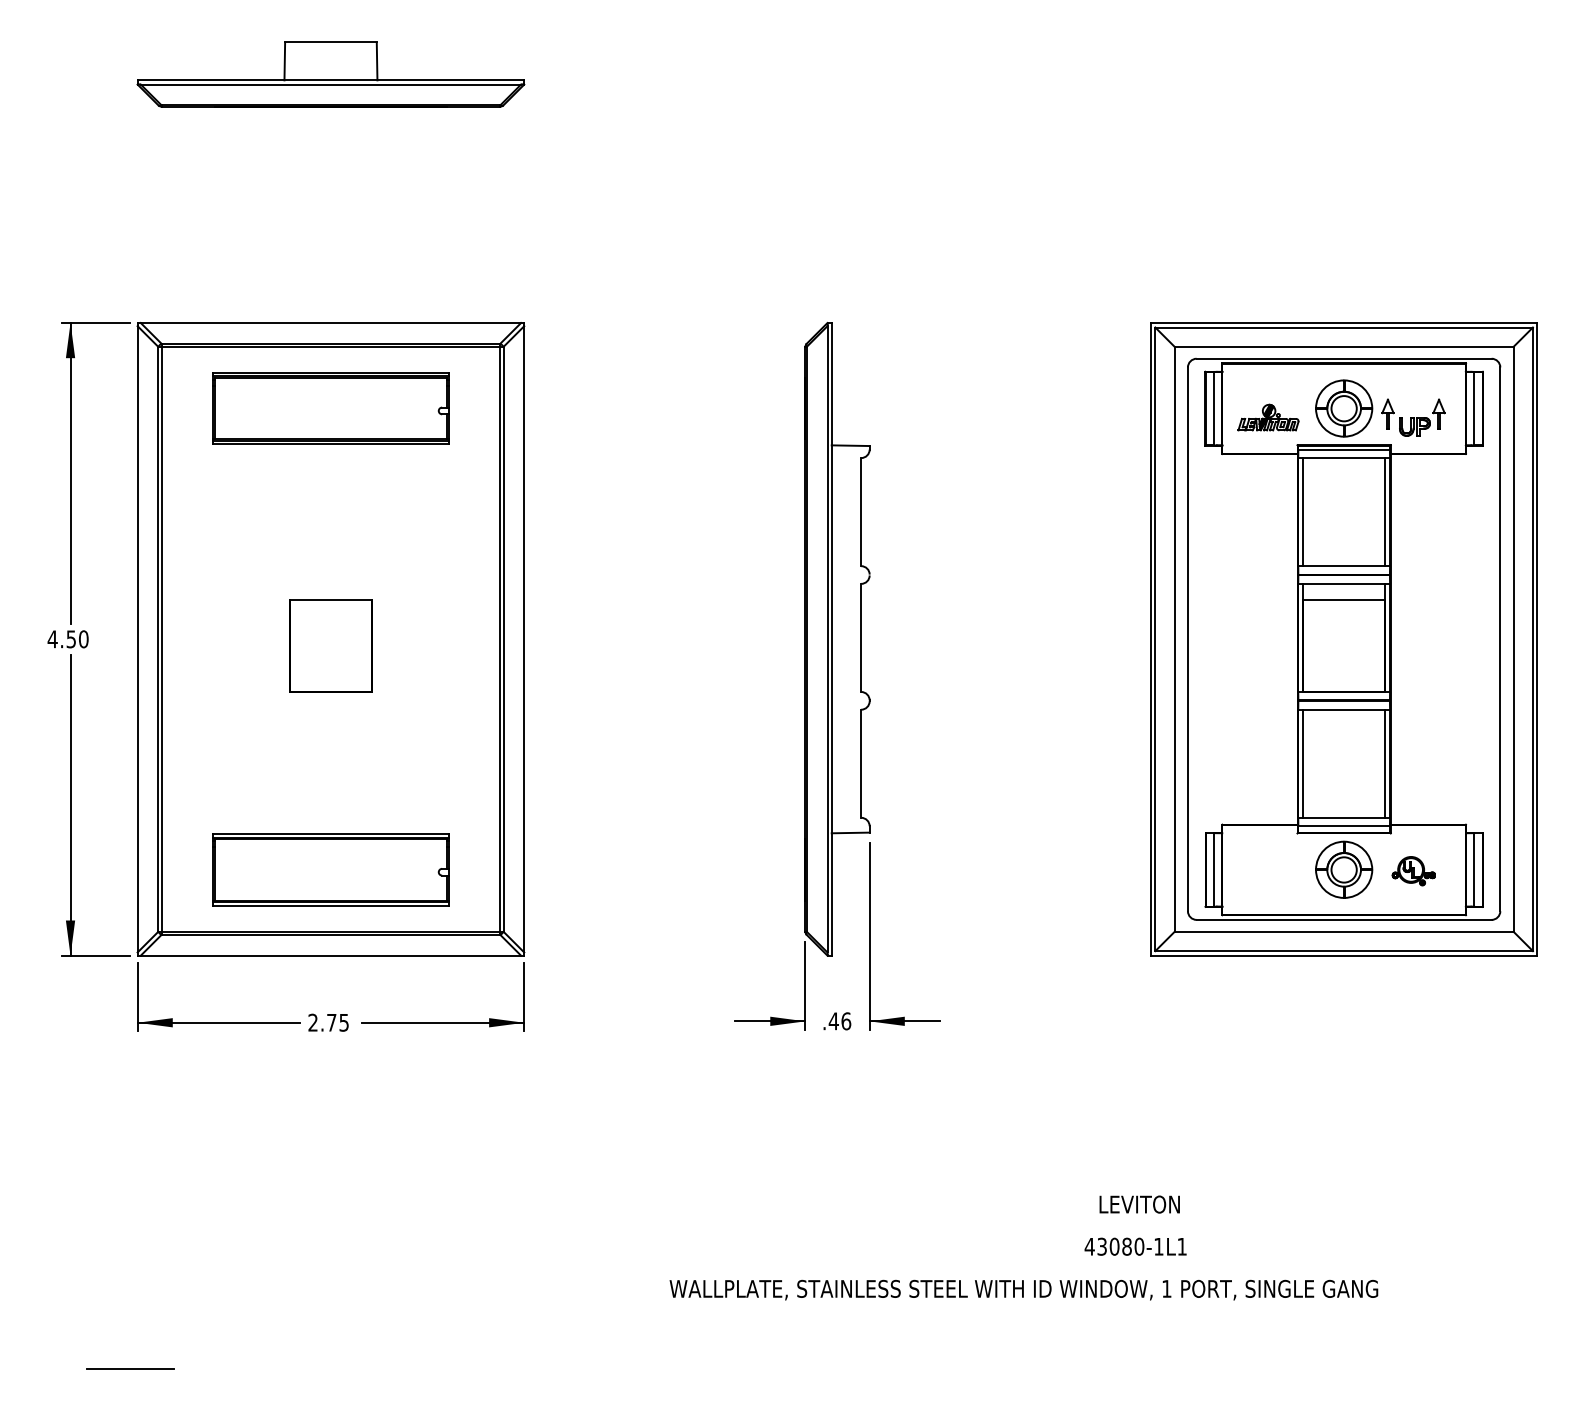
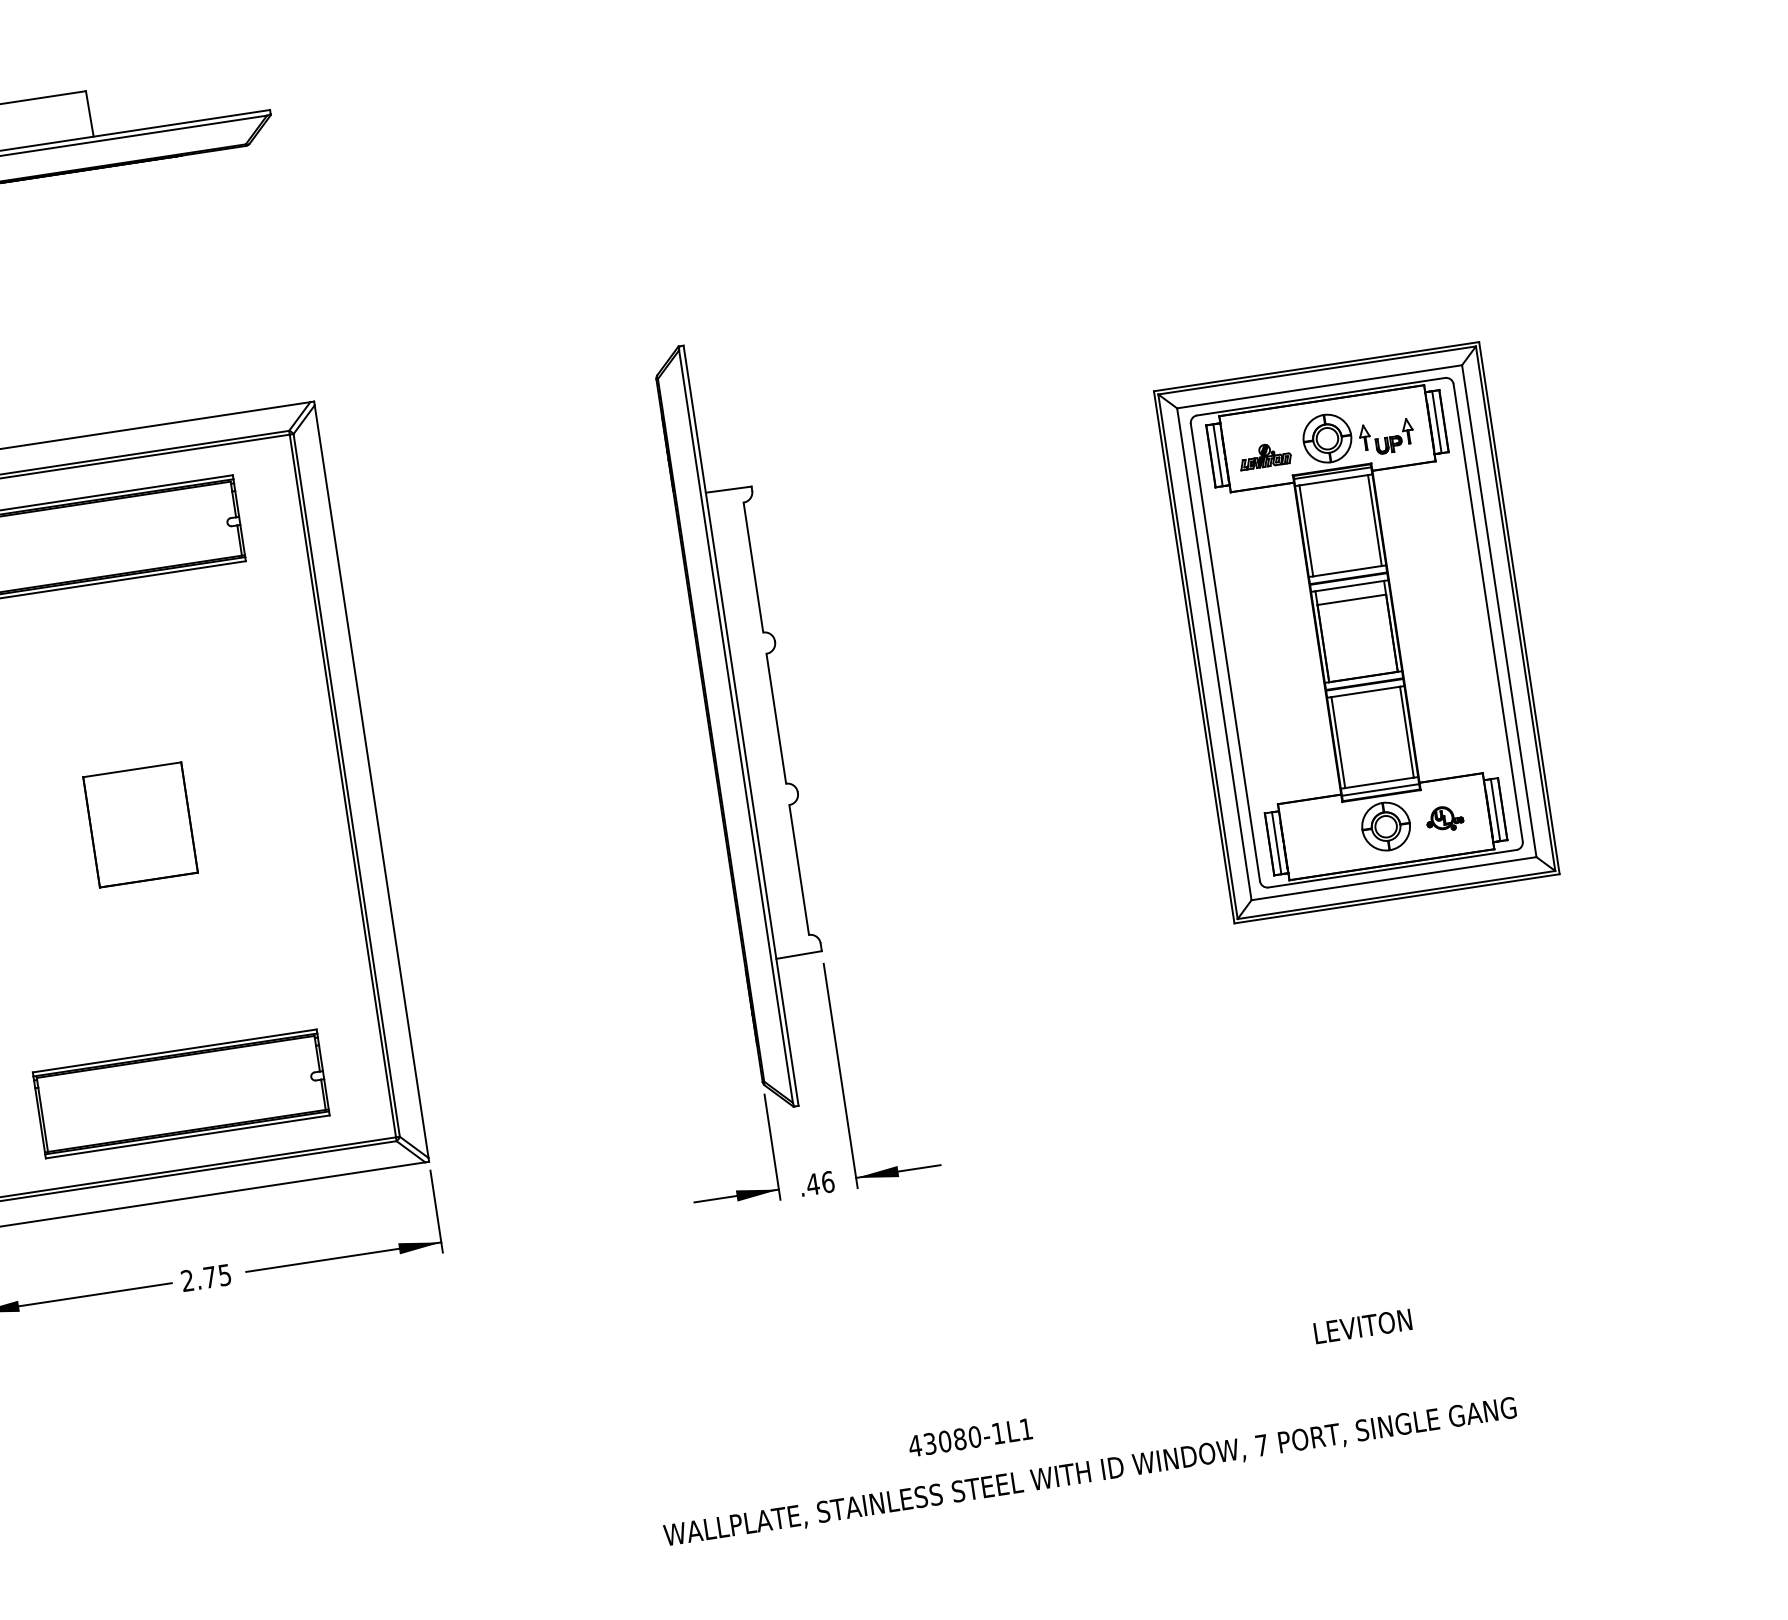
part: (1343, 639) -> (1356, 632), size x0.7
text: (1139, 1204) -> (1362, 1326), moved
text: (1135, 1246) -> (970, 1437), moved
text: (1166, 1288) -> (1261, 1445), 1 -> 7

